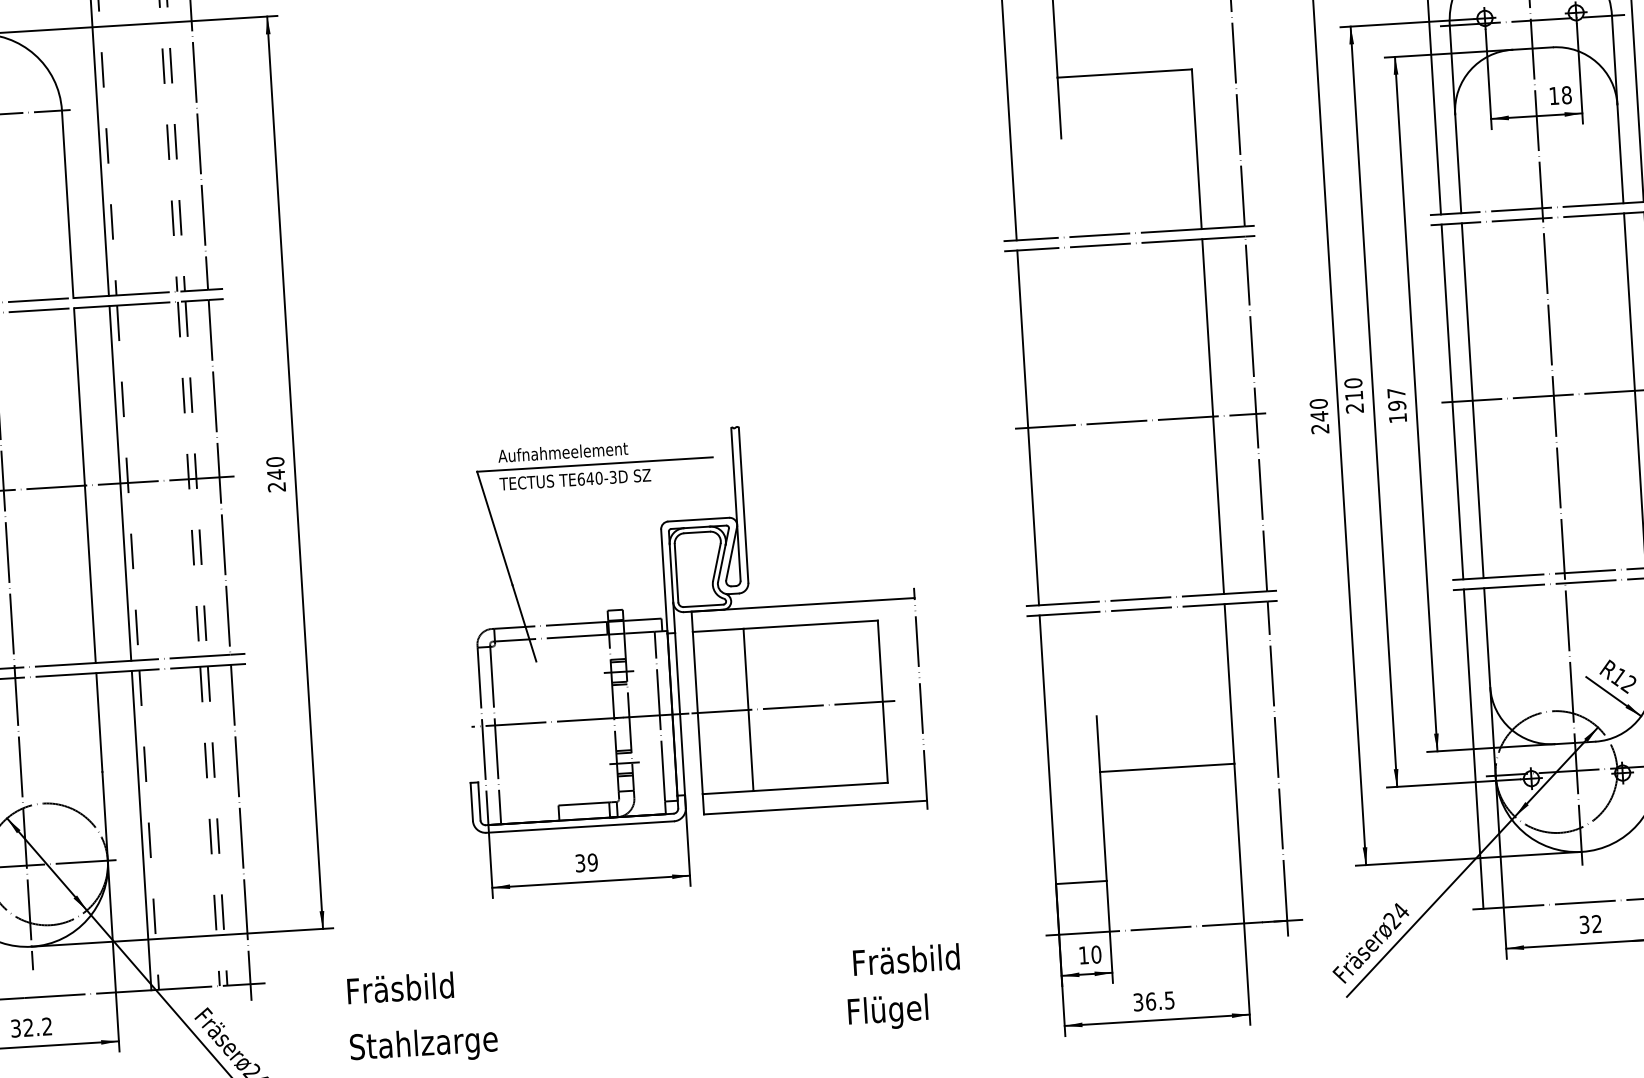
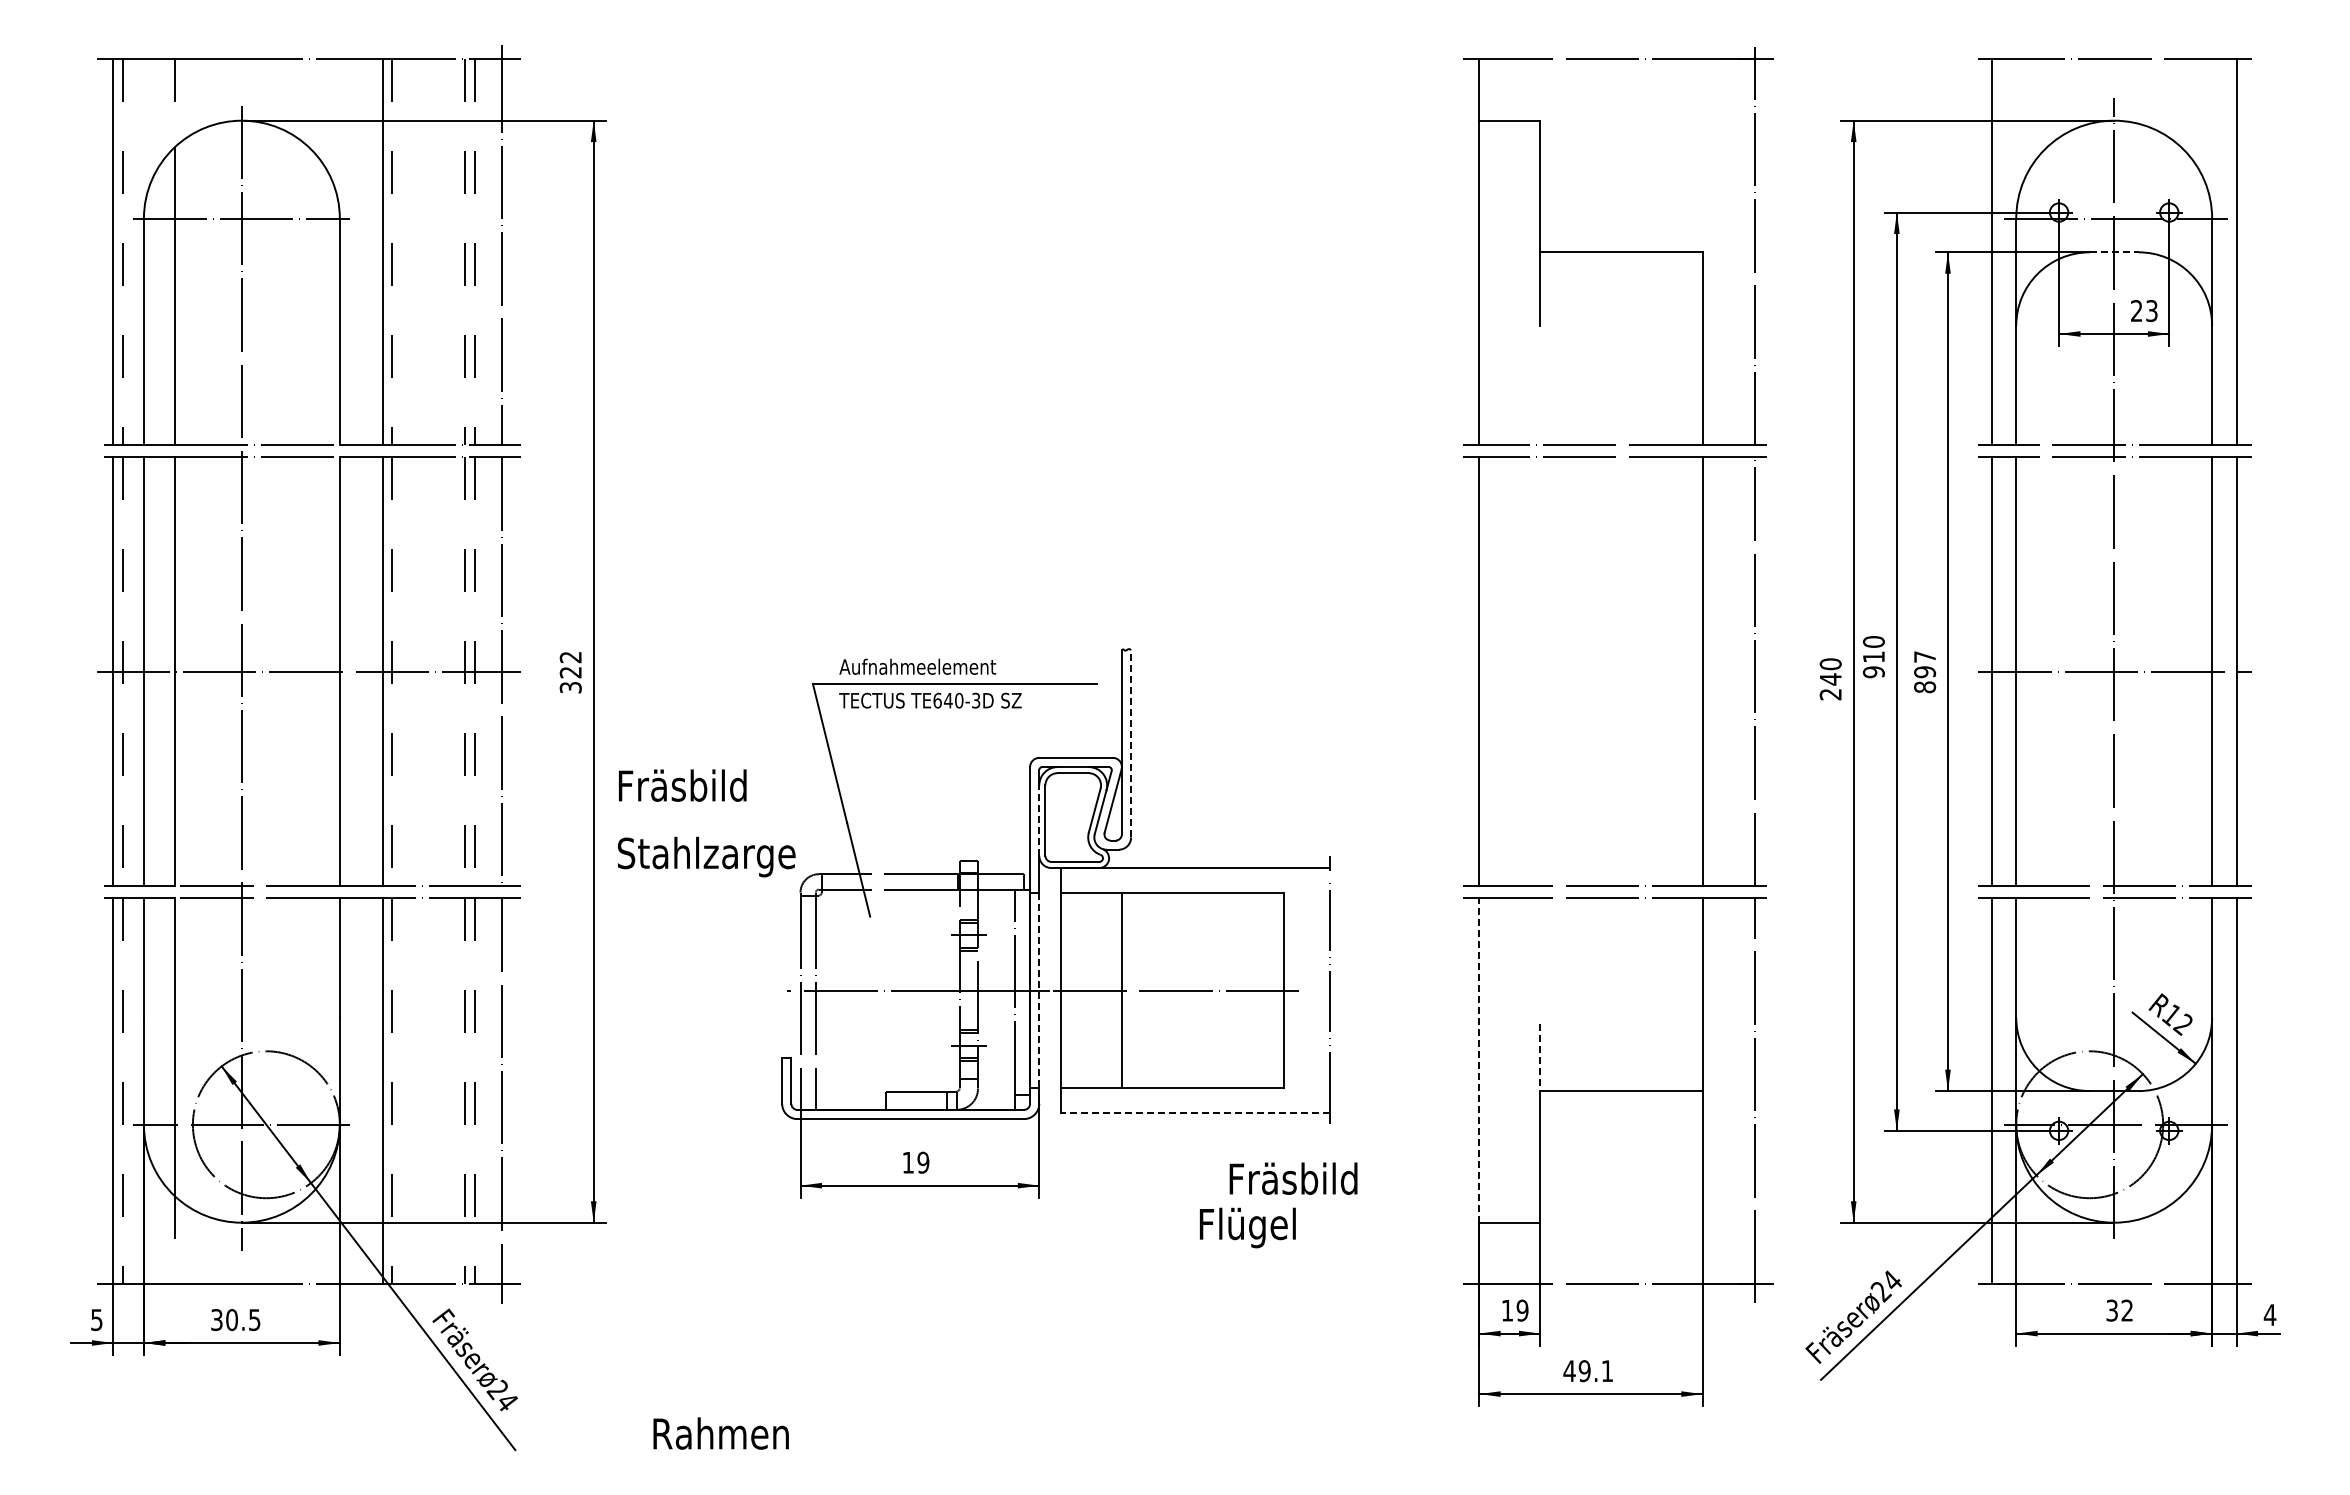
line: (1532, 48) -> (2114, 252), solid -> dashed
text: (1560, 96) -> (2144, 311), 18 -> 23
text: (1354, 408) -> (1873, 672), 210 -> 910
text: (1398, 418) -> (1925, 687), 197 -> 897
line: (1140, 420) -> (1614, 671), removed
text: (275, 474) -> (570, 672), 240 -> 322
line: (743, 504) -> (1131, 743), solid -> dashed
line: (671, 573) -> (1039, 820), solid -> dashed
line: (680, 714) -> (1039, 990), solid -> dashed
line: (1098, 744) -> (1540, 1057), solid -> dashed
line: (1048, 748) -> (1479, 1059), solid -> dashed
line: (815, 807) -> (1195, 1112), solid -> dashed
text: (579, 863) -> (907, 1162), 39 -> 19
text: (1096, 954) -> (1522, 1310), 10 -> 19
text: (906, 959) -> (1293, 1178), moved
text: (1153, 1001) -> (1587, 1371), 36.5 -> 49.1
text: (887, 1012) -> (1247, 1227), moved
text: (422, 1018) -> (706, 823), moved
text: (38, 1027) -> (243, 1320), 32.2 -> 30.5

